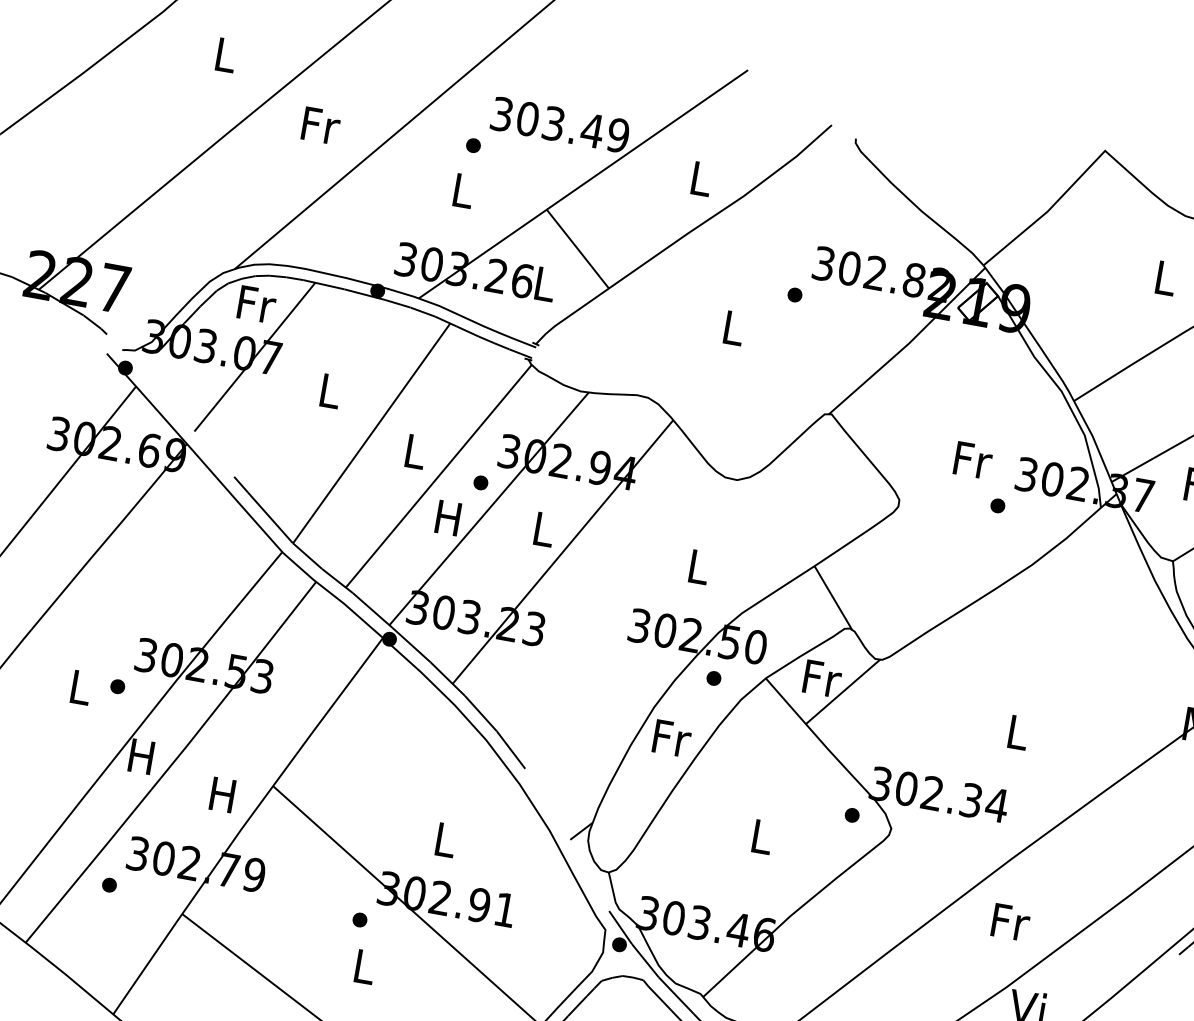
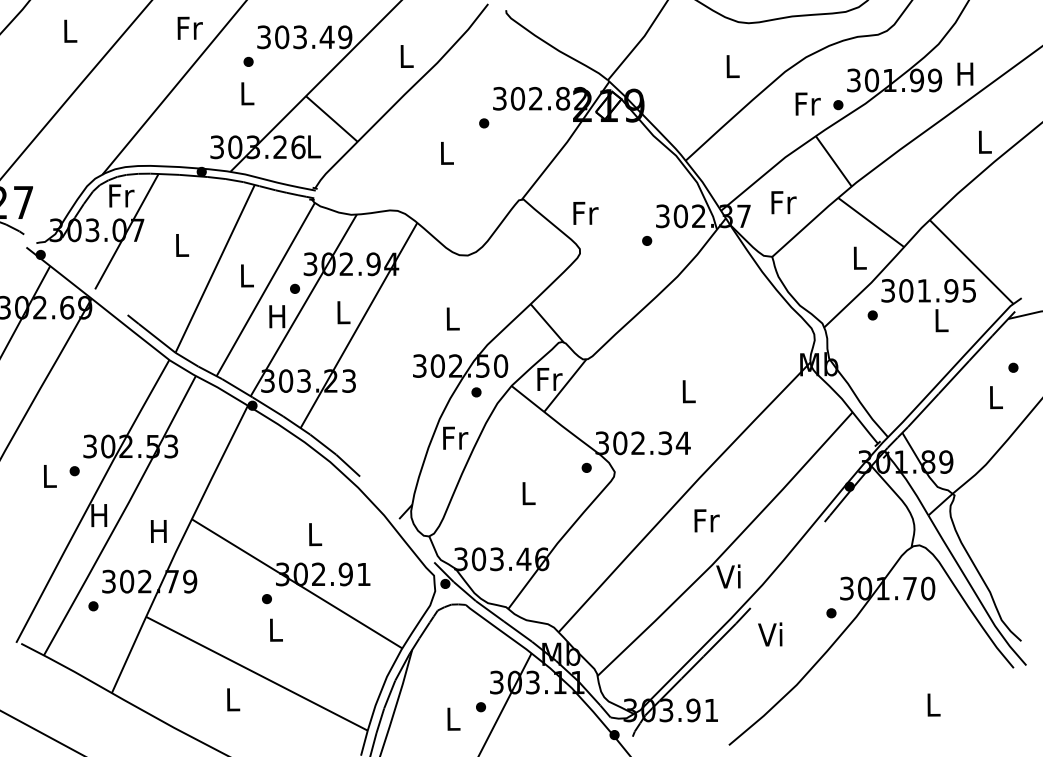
text: (320, 124) -> (189, 27), moved
text: (972, 459) -> (585, 212), moved

